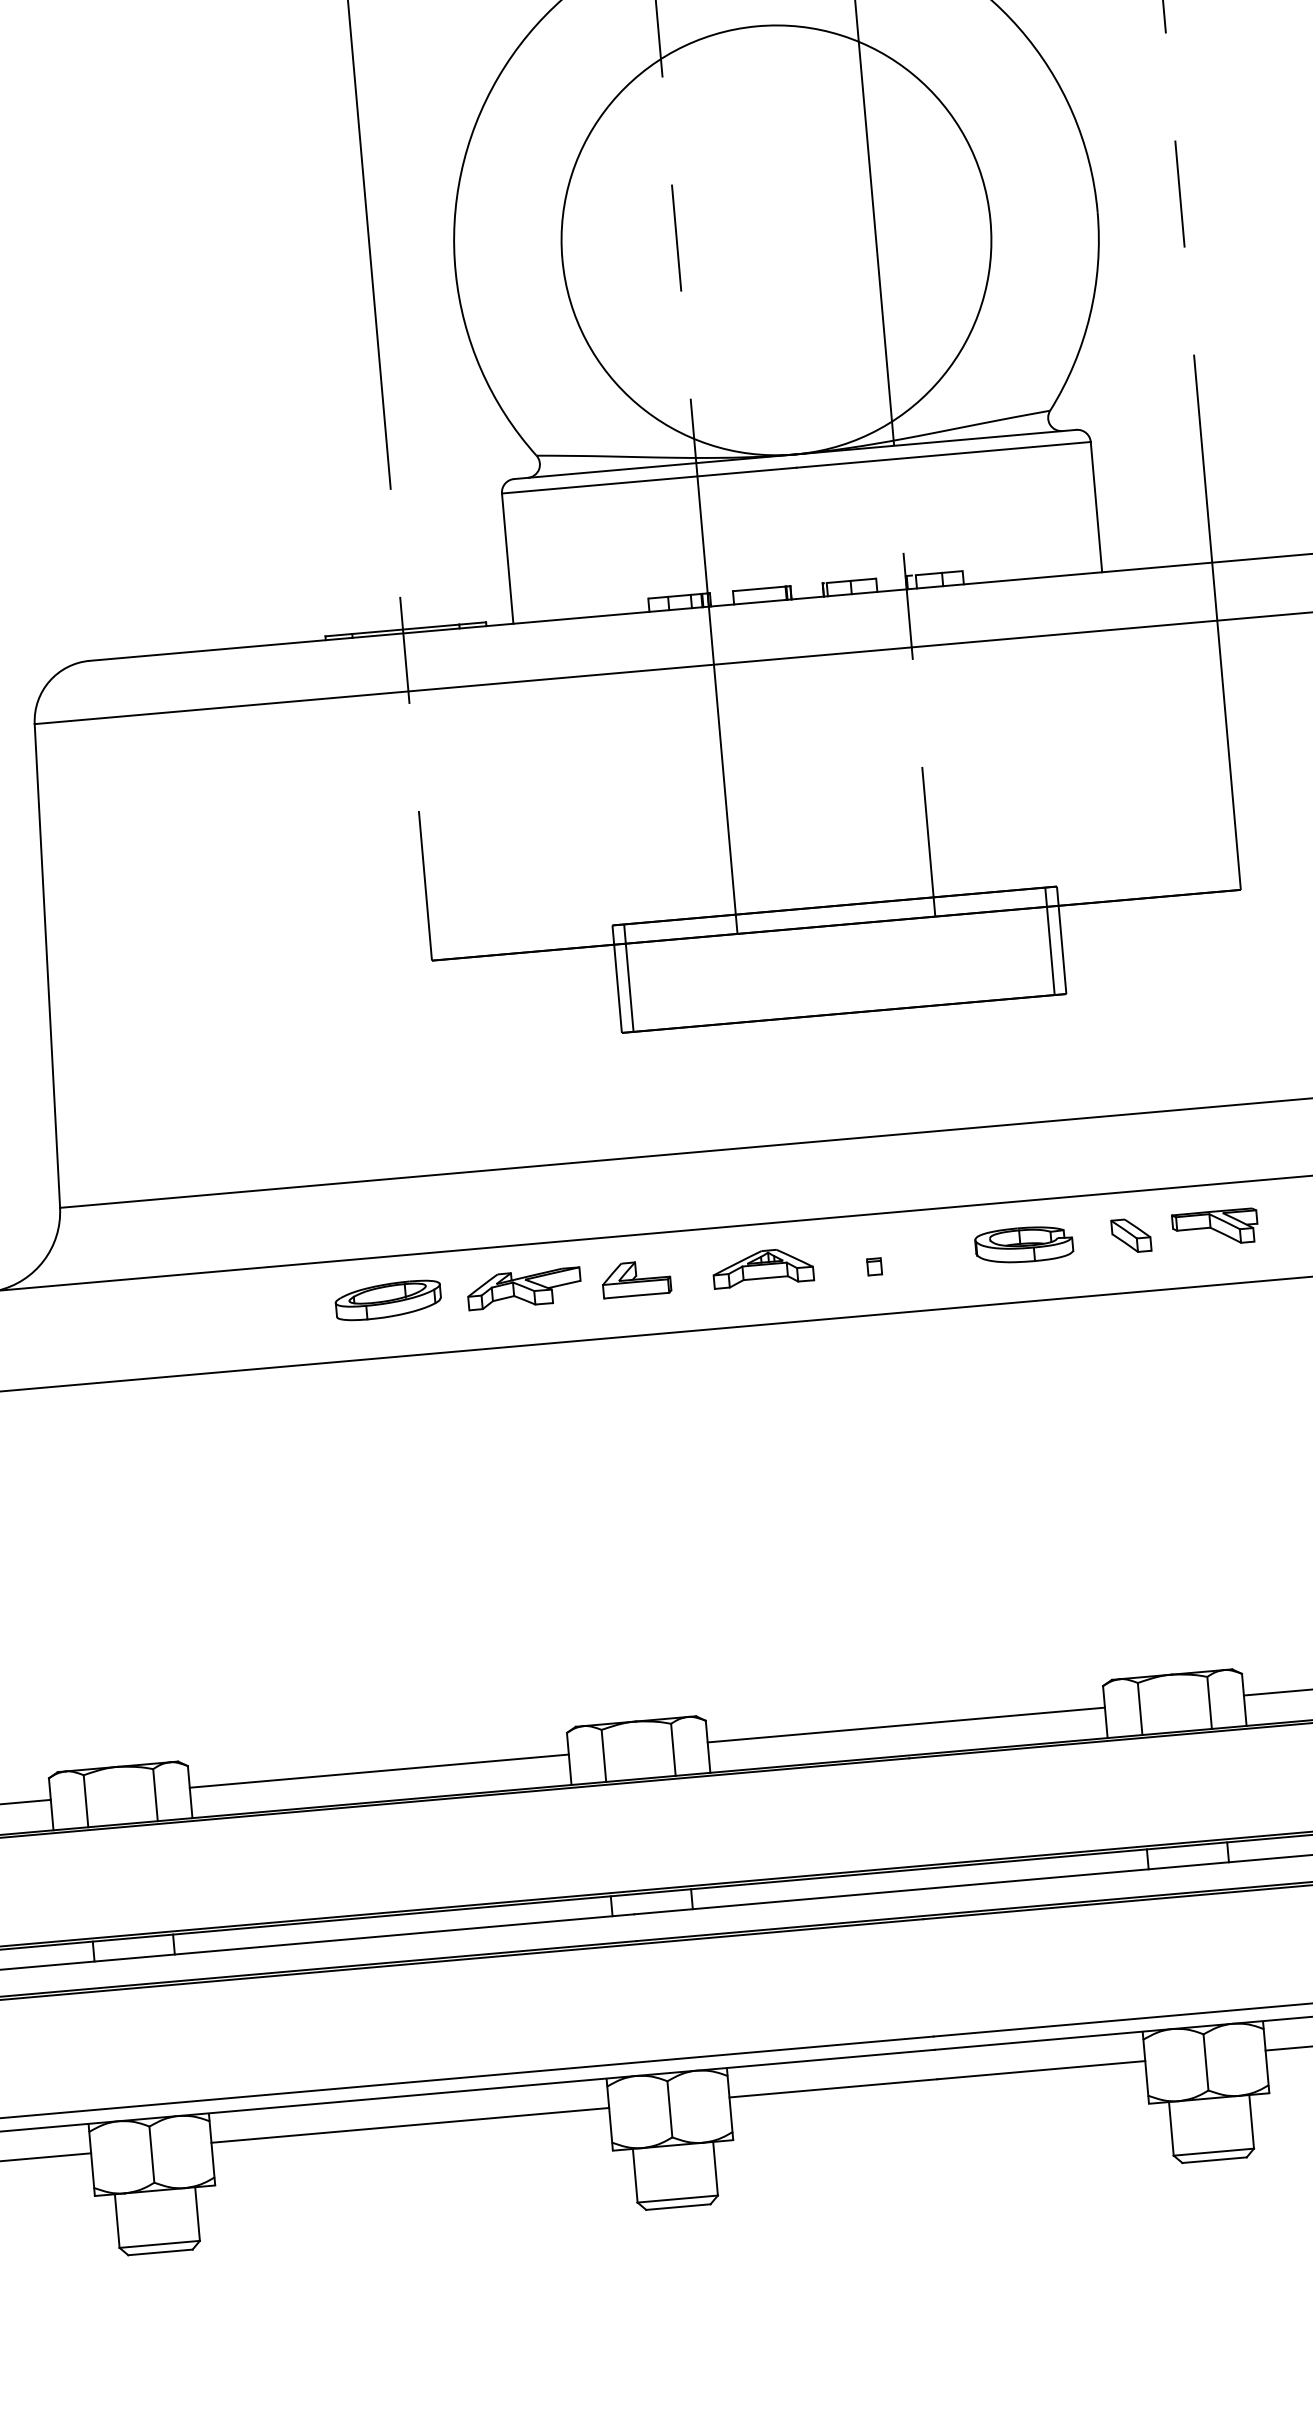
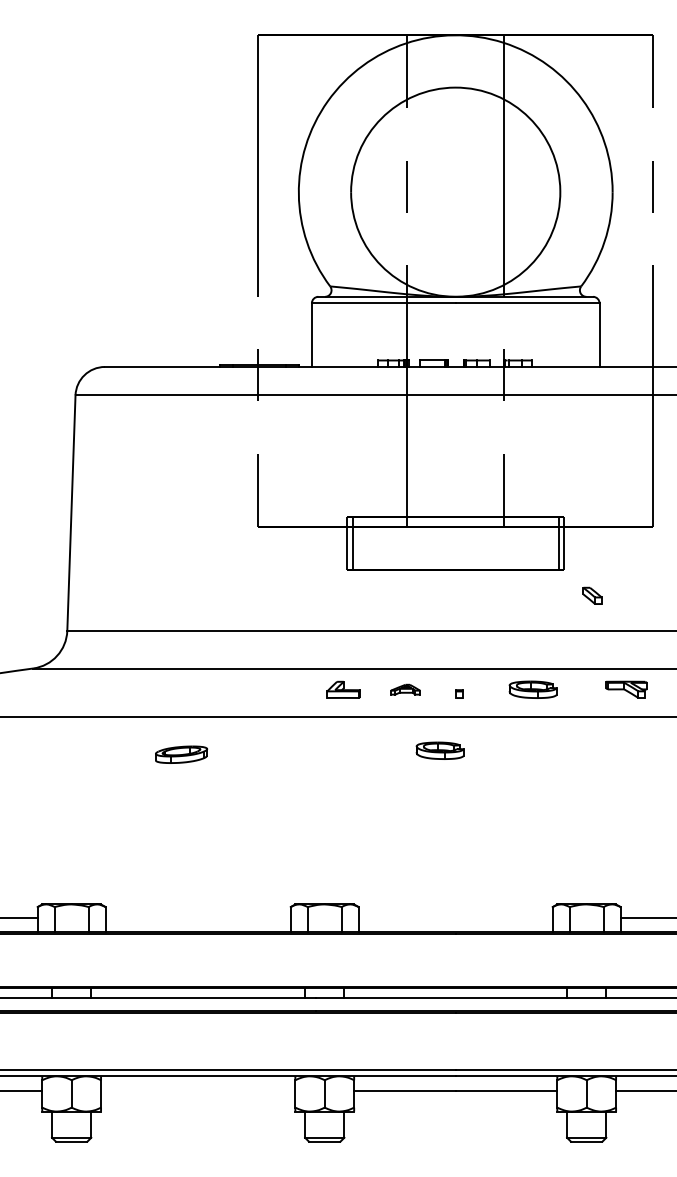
part: (1131, 1234) -> (592, 595), moved
part: (762, 1267) -> (405, 689), size x0.6
part: (523, 1288) -> (288, 689), removed
part: (388, 1299) -> (181, 754), moved
part: (843, 1385) -> (439, 750), added
line: (905, 1724) -> (455, 917), removed
line: (377, 1771) -> (197, 917), removed
line: (410, 2124) -> (198, 1090), removed

